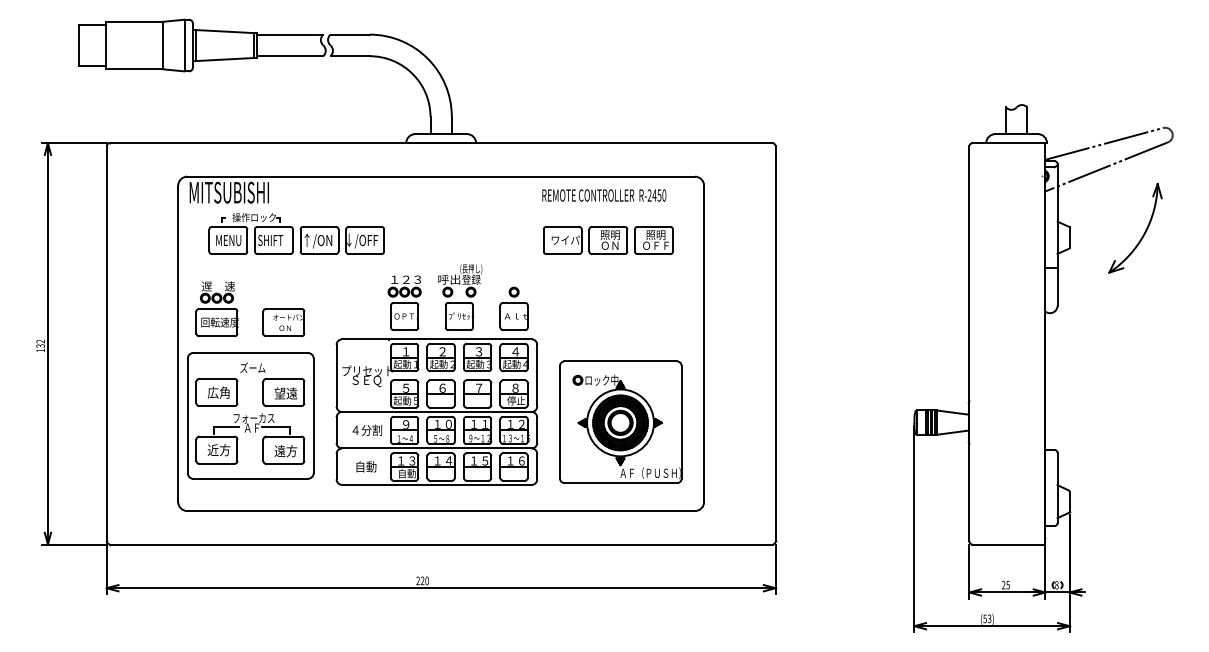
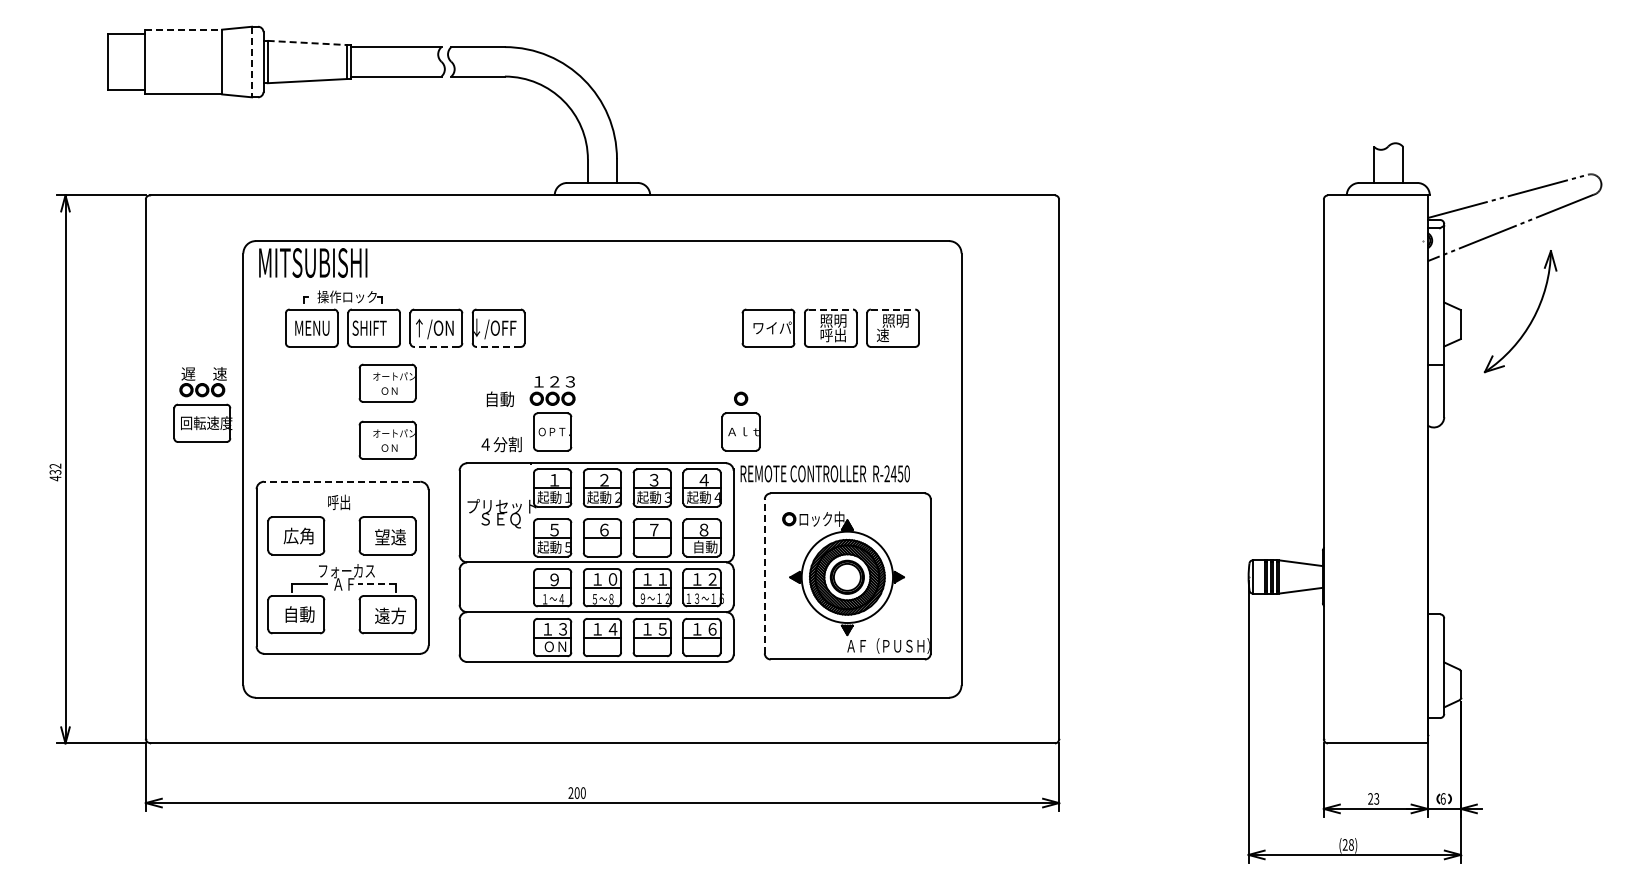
line: (134, 21) -> (183, 29), solid -> dashed
line: (225, 31) -> (307, 42), solid -> dashed
line: (184, 45) -> (252, 62), solid -> dashed
text: (603, 195) -> (824, 473), moved
line: (608, 226) -> (831, 309), solid -> dashed
line: (654, 226) -> (893, 309), solid -> dashed
part: (1144, 232) -> (1532, 317), moved
text: (609, 245) -> (832, 335), ＯＮ -> 呼出
text: (655, 245) -> (895, 334), ＯＦＦ -> 速
line: (318, 253) -> (435, 346), solid -> dashed
line: (365, 253) -> (498, 346), solid -> dashed
part: (283, 280) -> (387, 382), added
part: (460, 302) -> (628, 412), removed
part: (217, 308) -> (202, 404), moved
part: (513, 308) -> (740, 421), moved
text: (40, 350) -> (55, 478), 132 -> 432
line: (250, 352) -> (341, 481), solid -> dashed
text: (252, 368) -> (345, 502), ズーム -> 呼出
text: (515, 400) -> (704, 546), 停止 -> 自動
line: (559, 421) -> (764, 575), solid -> dashed
line: (276, 427) -> (377, 583), solid -> dashed
text: (367, 430) -> (501, 444), moved
text: (218, 450) -> (298, 614), 近方 -> 自動
text: (365, 466) -> (499, 399), moved
text: (406, 473) -> (555, 646), 自動 -> ＯＮ
text: (422, 580) -> (576, 792), 220 -> 200
text: (1007, 584) -> (1376, 798), 25 -> 23
text: (1056, 584) -> (1442, 798), 8 -> 6
text: (986, 618) -> (1347, 844), (53) -> (28)

